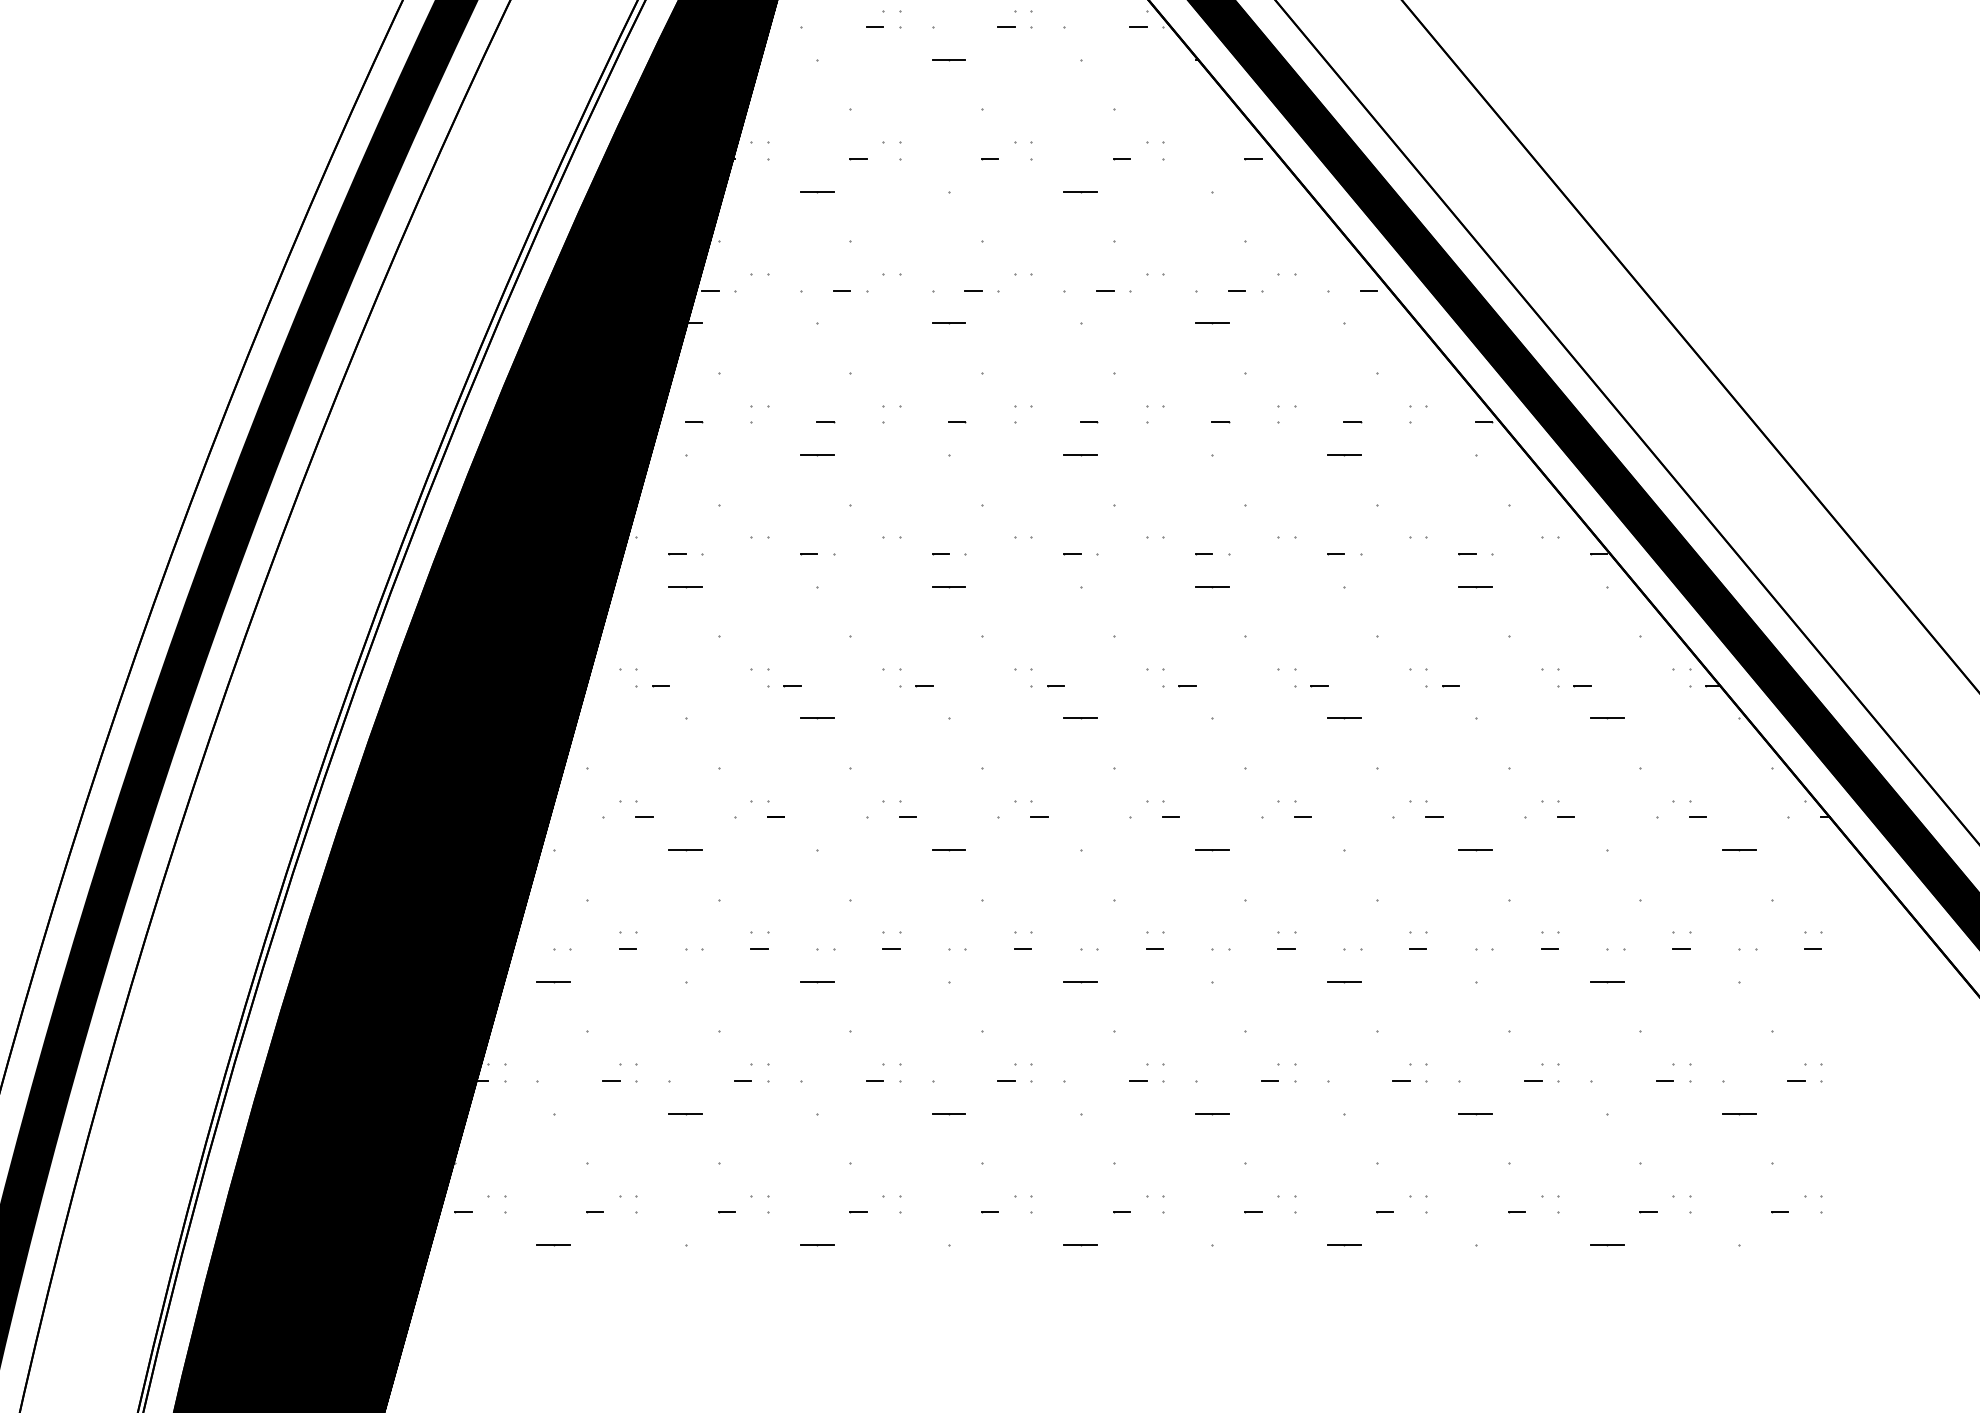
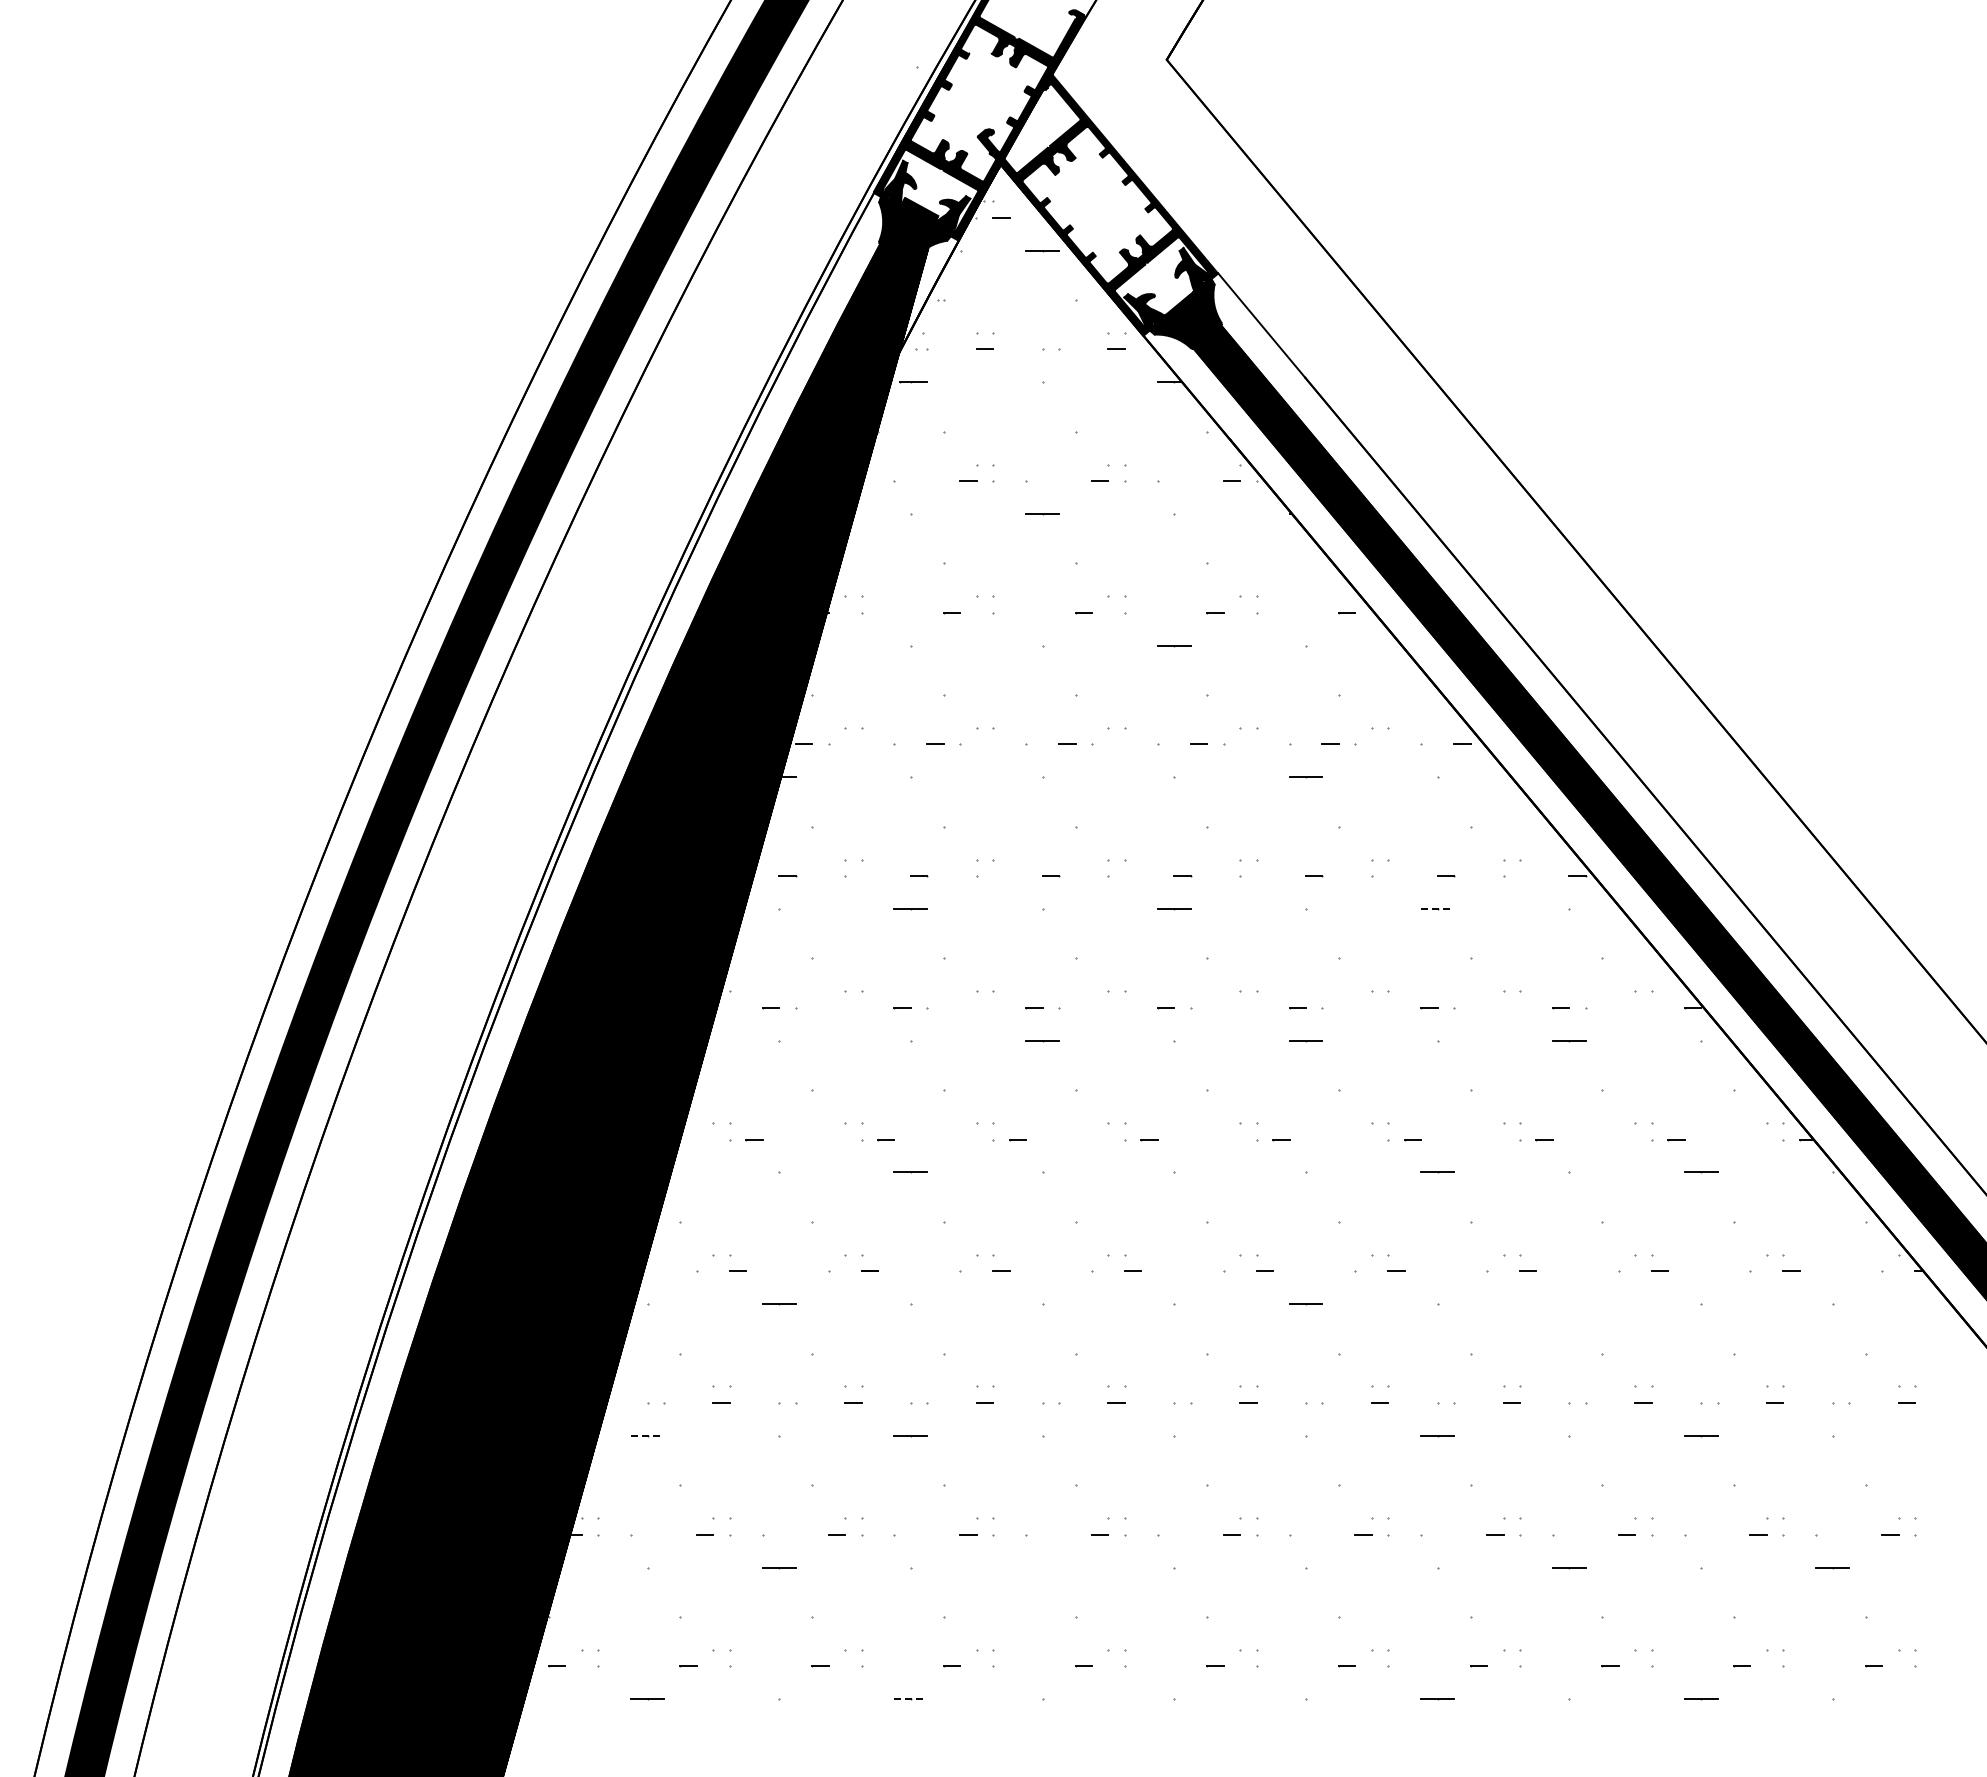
line: (816, 191) -> (910, 645), removed
line: (948, 323) -> (1042, 777), removed
line: (1344, 455) -> (1438, 909), solid -> dashed
line: (684, 586) -> (778, 1040), removed
line: (1079, 718) -> (1173, 1172), removed
line: (948, 850) -> (1042, 1304), removed
line: (1475, 850) -> (1569, 1304), removed
line: (1738, 850) -> (1832, 1304), removed
line: (554, 981) -> (648, 1435), solid -> dashed
line: (1079, 981) -> (1173, 1435), removed
line: (1211, 1113) -> (1305, 1567), removed
line: (948, 1114) -> (1042, 1568), removed
line: (817, 1245) -> (911, 1699), solid -> dashed
line: (1079, 1245) -> (1173, 1699), removed

